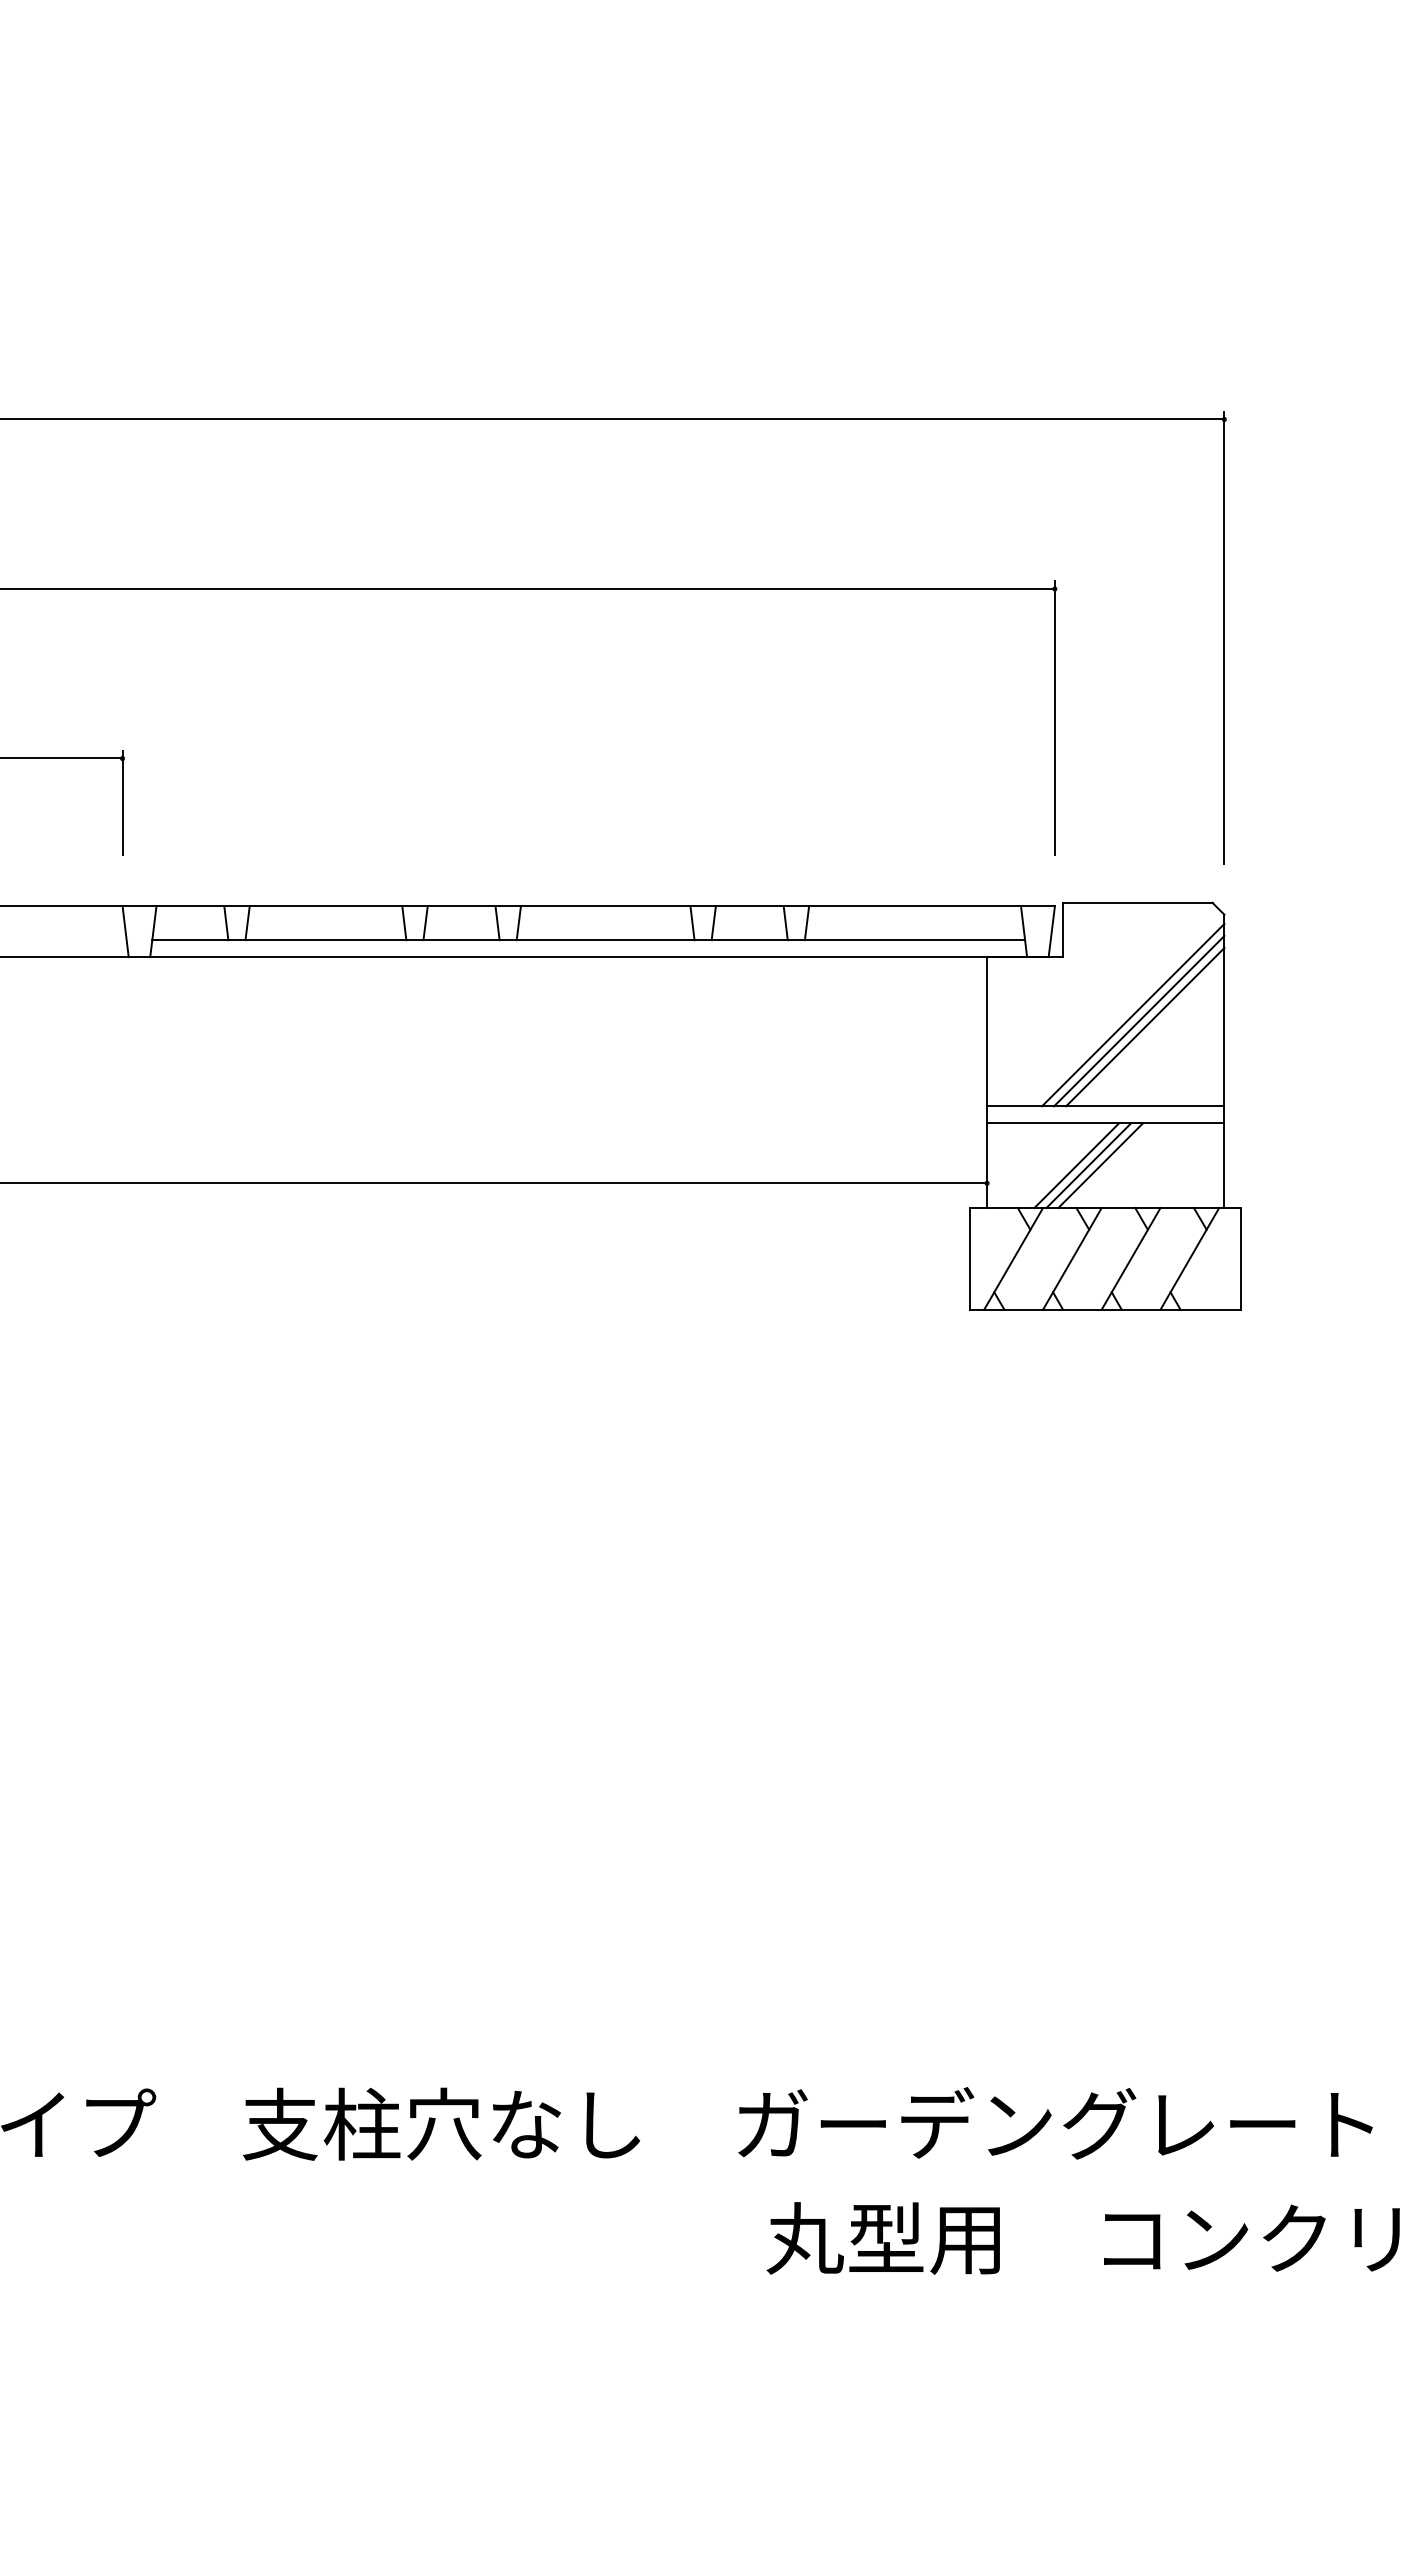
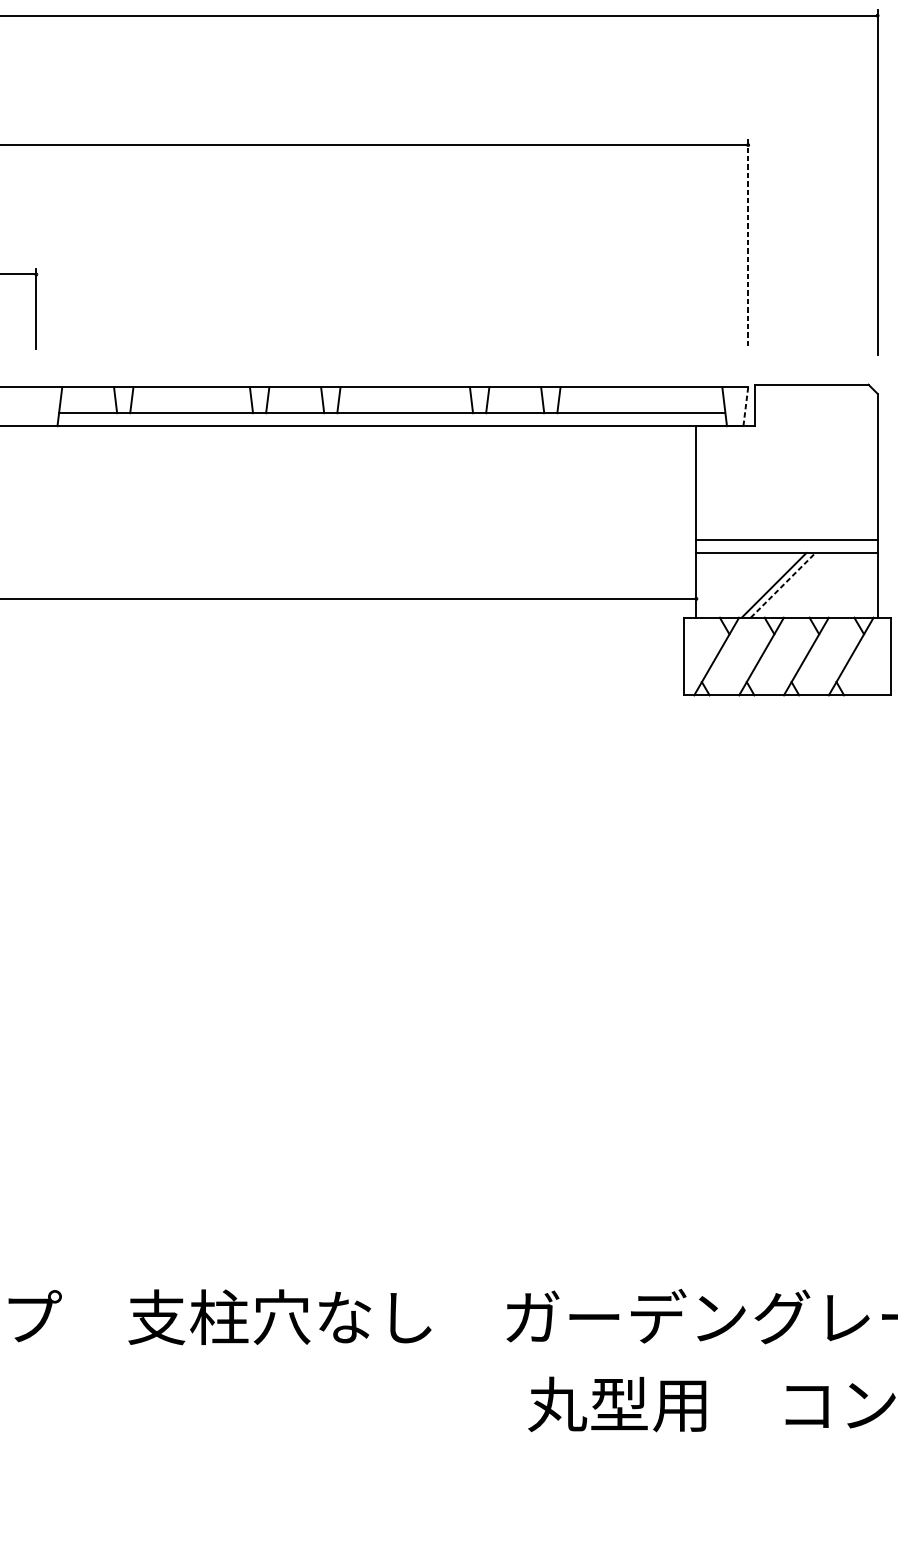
line: (1054, 718) -> (747, 243), solid -> dashed
line: (125, 931) -> (38, 406), removed
line: (1051, 931) -> (745, 406), solid -> dashed
line: (1133, 1014) -> (808, 469), removed
line: (1139, 1020) -> (812, 474), removed
line: (1145, 1026) -> (817, 479), removed
line: (1076, 1165) -> (764, 585), removed
line: (1100, 1165) -> (783, 585), solid -> dashed

